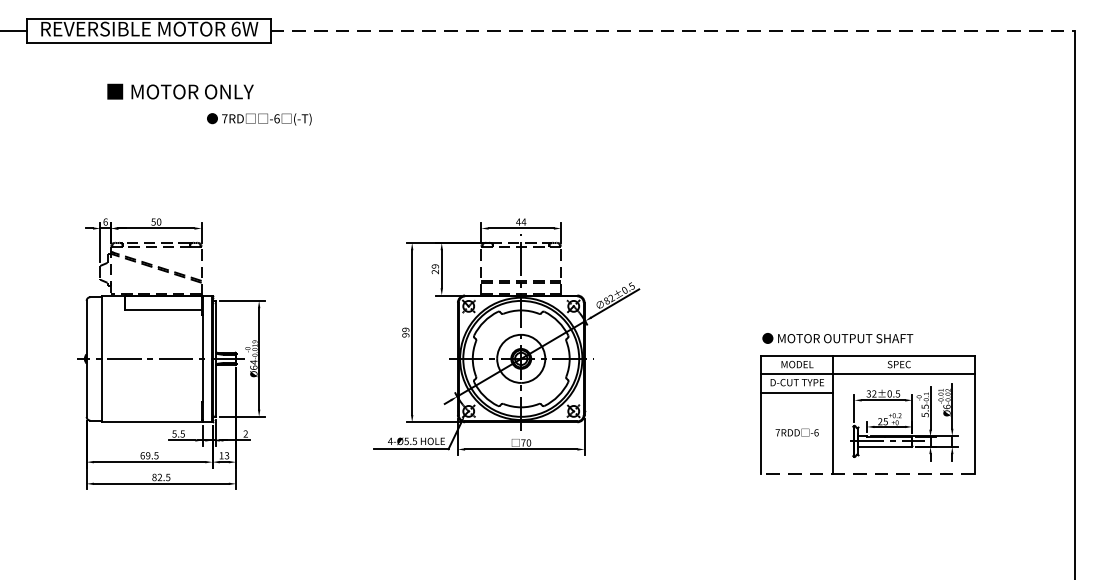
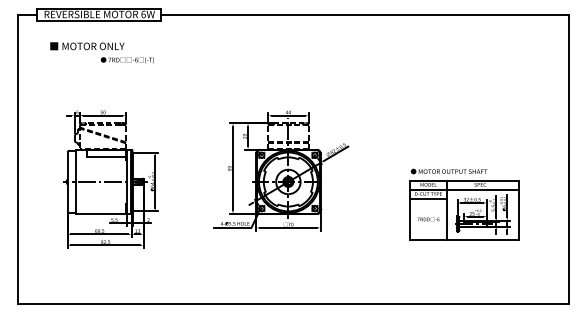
line: (673, 31) -> (365, 15), dashed -> solid
text: (208, 103) -> (101, 52), moved
line: (866, 474) -> (463, 240), dashed -> solid

